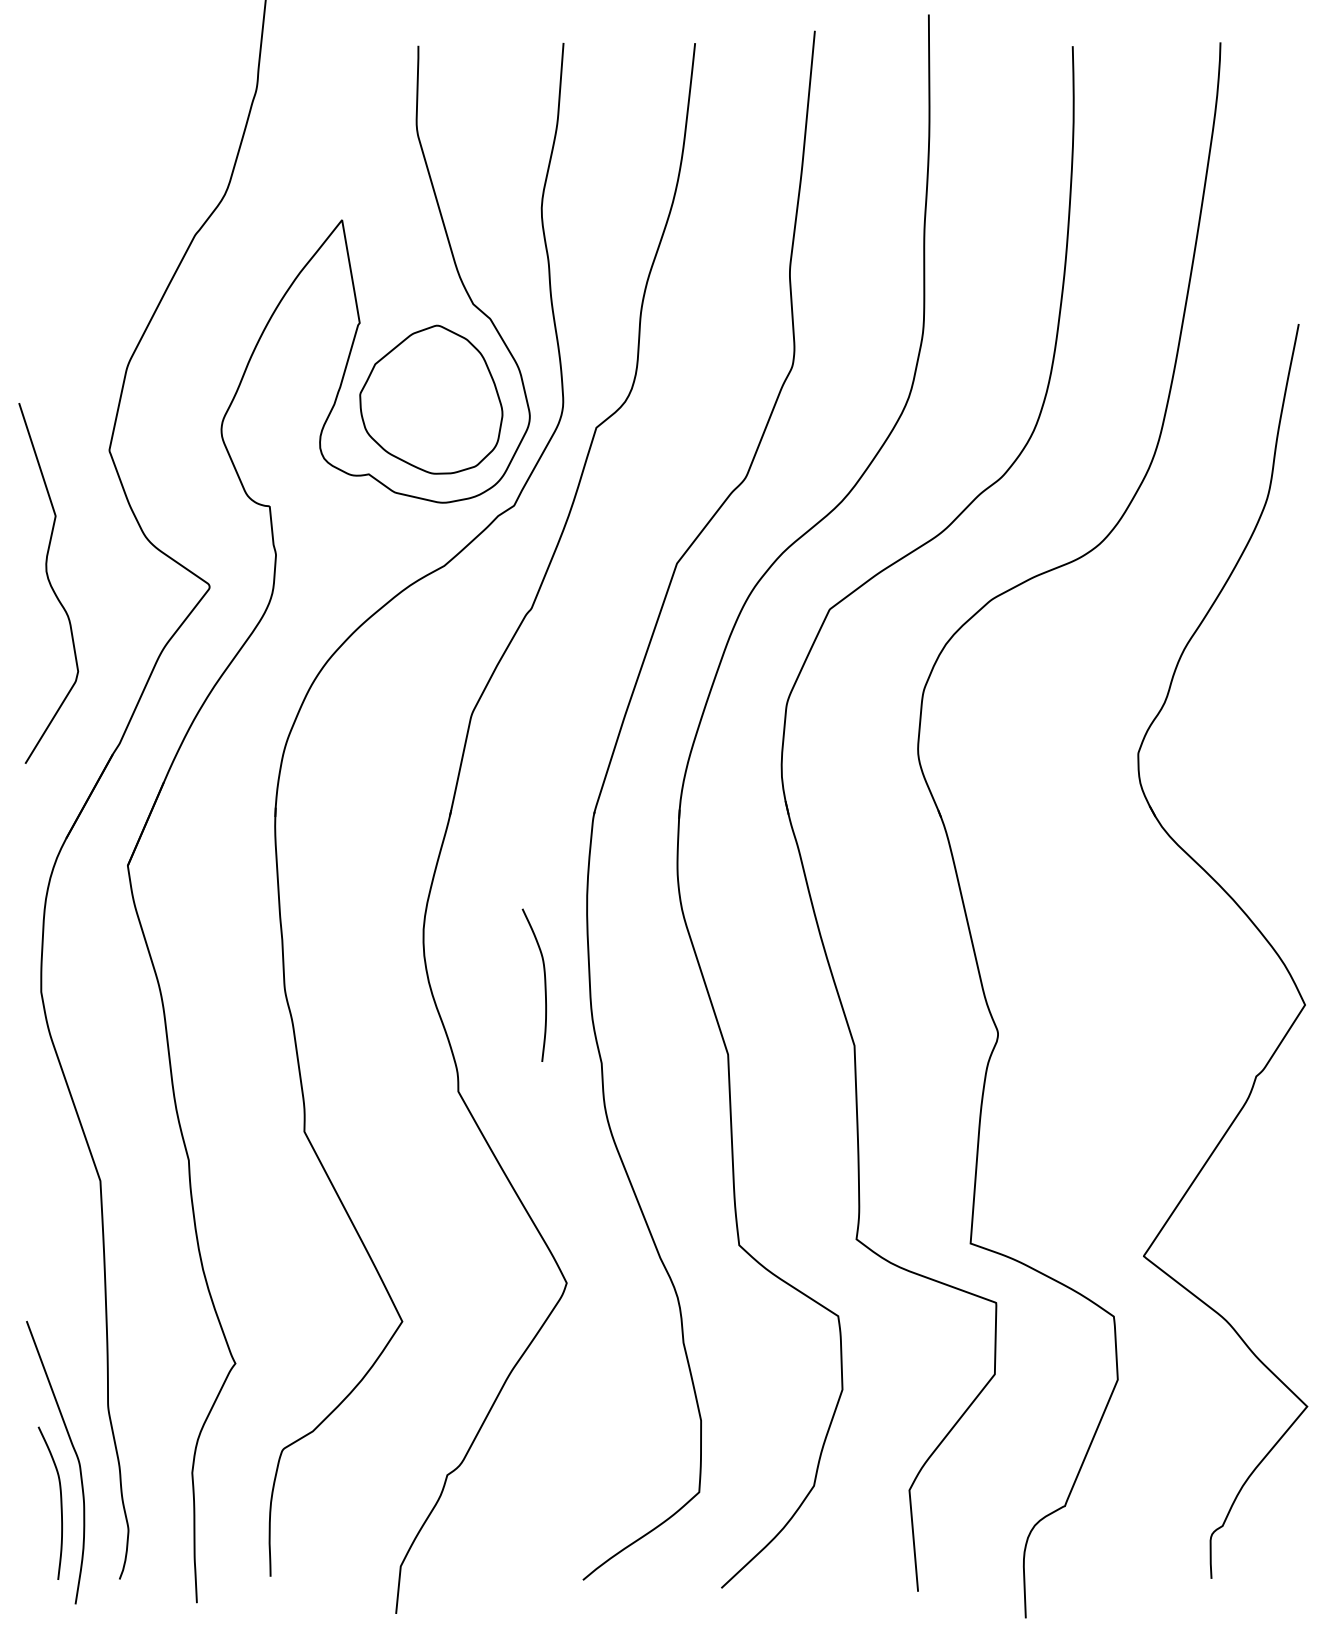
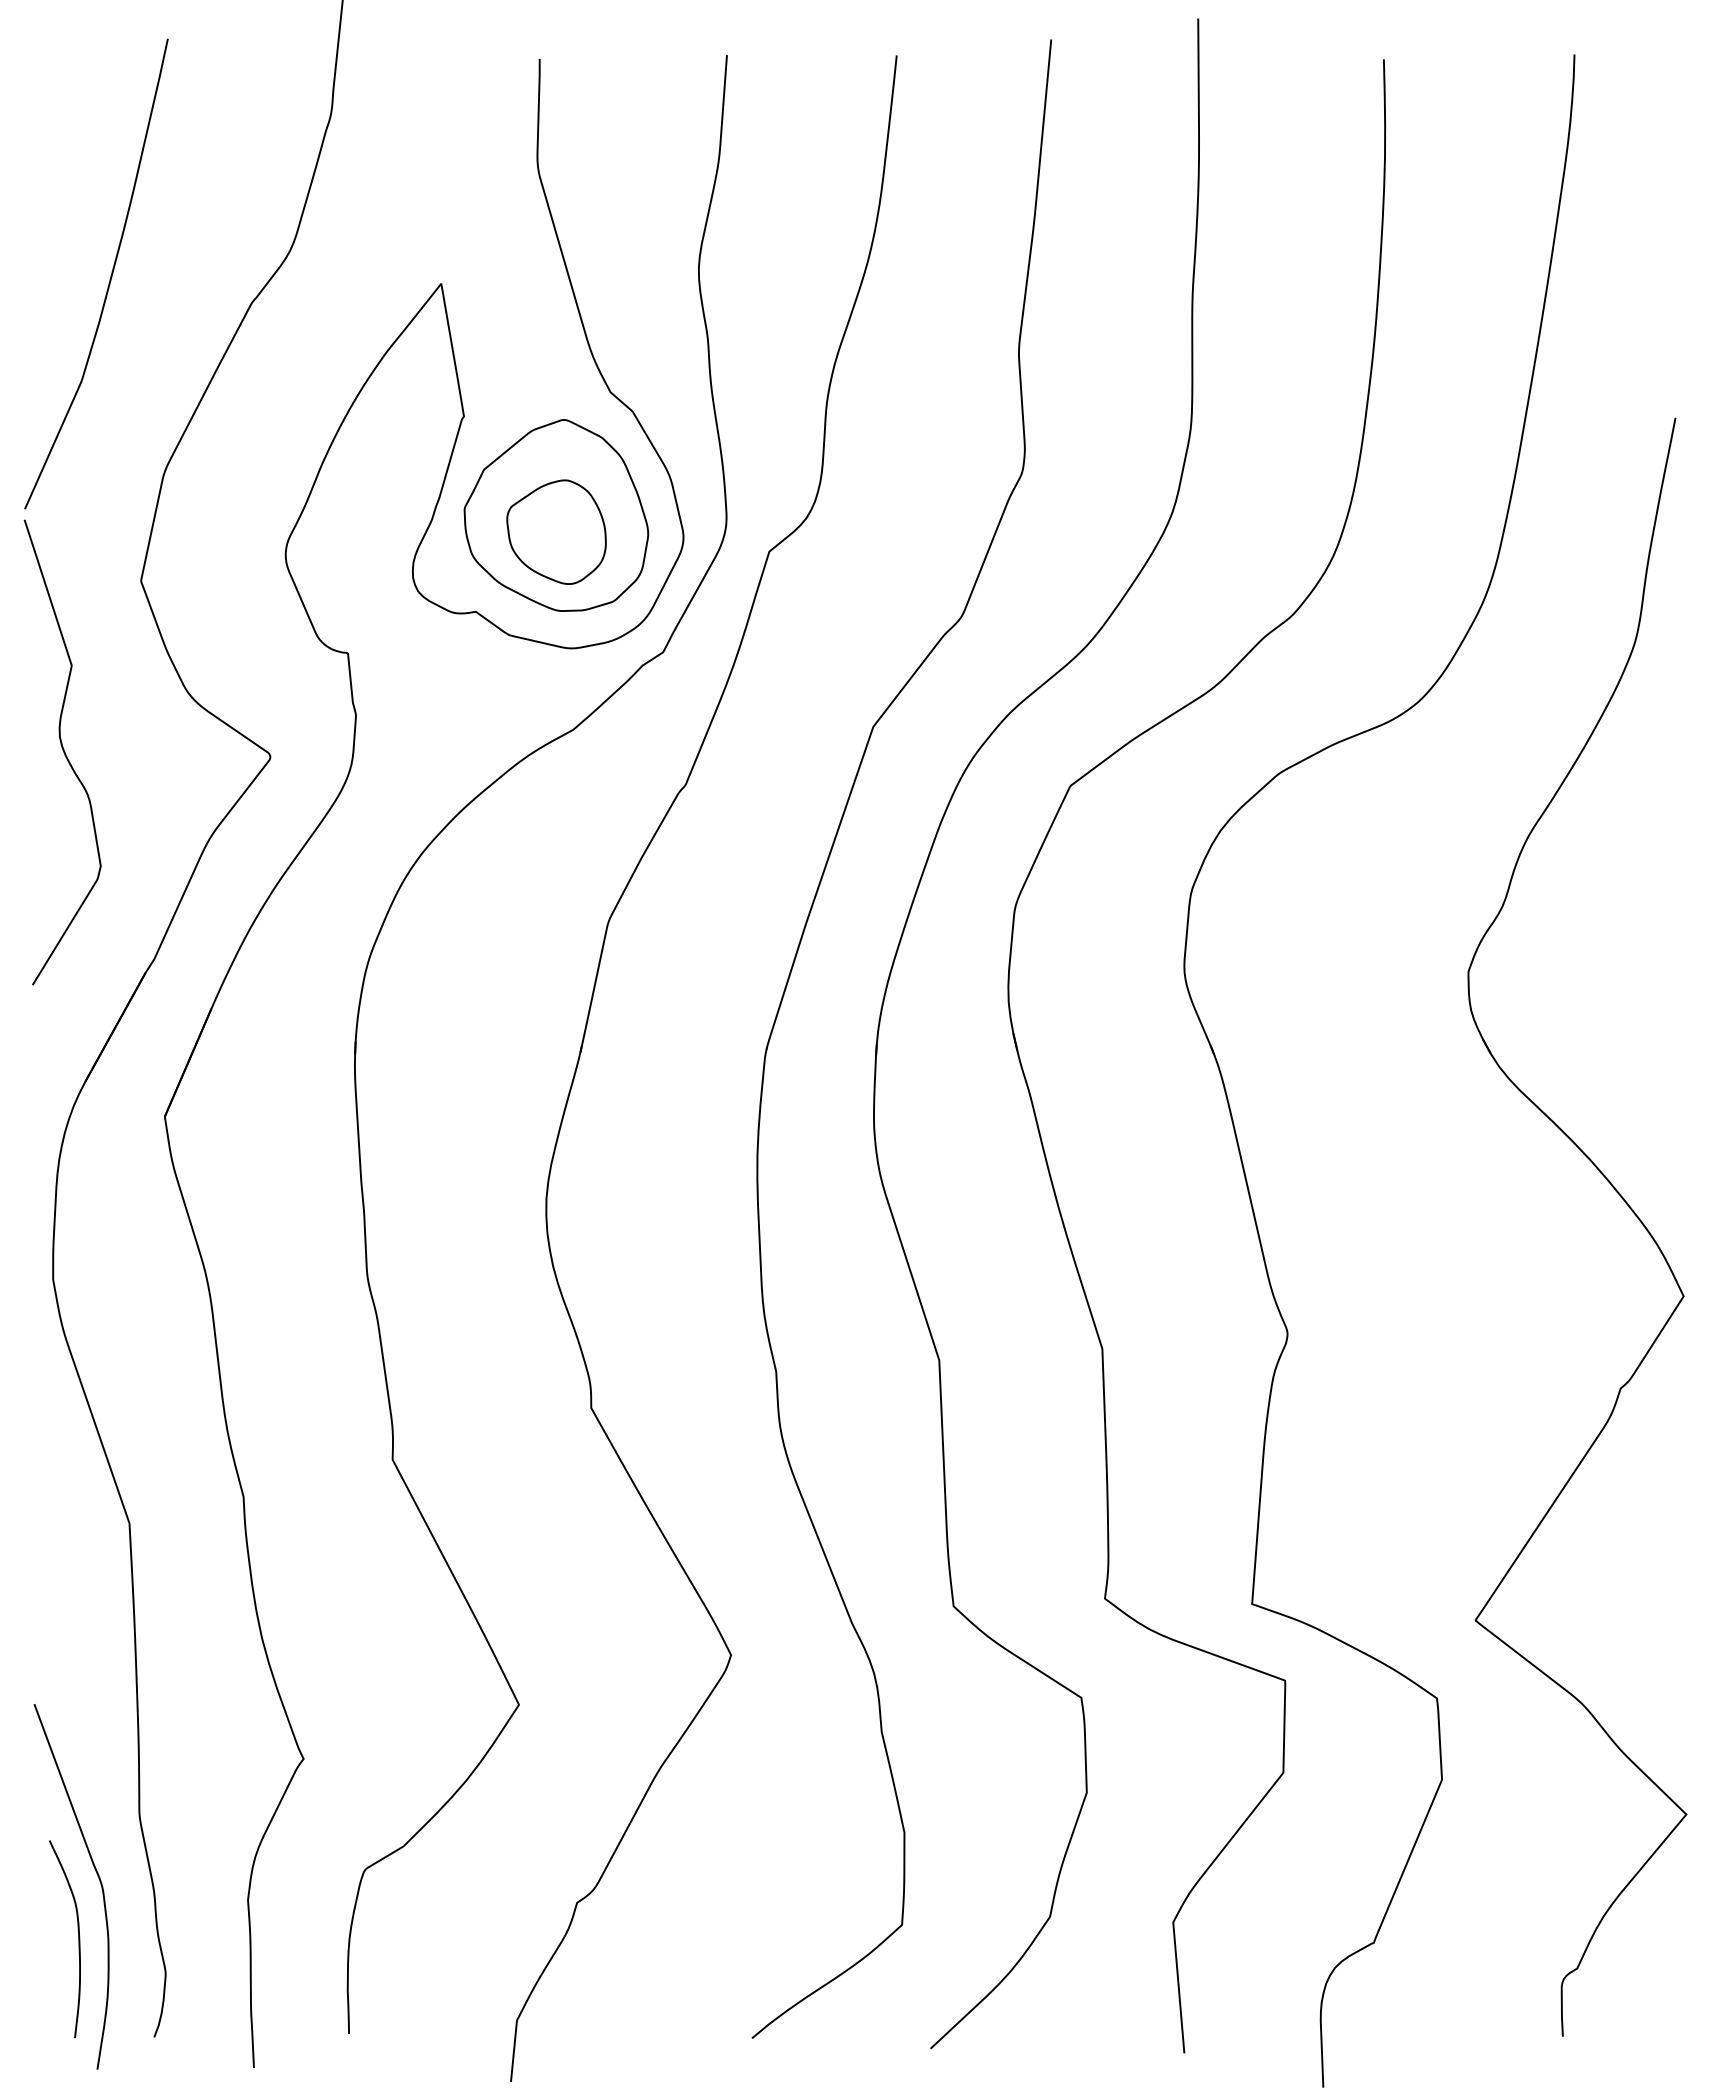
curve: (85, 213) -> (110, 275), added
part: (431, 412) -> (556, 531), added
curve: (544, 984) -> (702, 1269), removed

